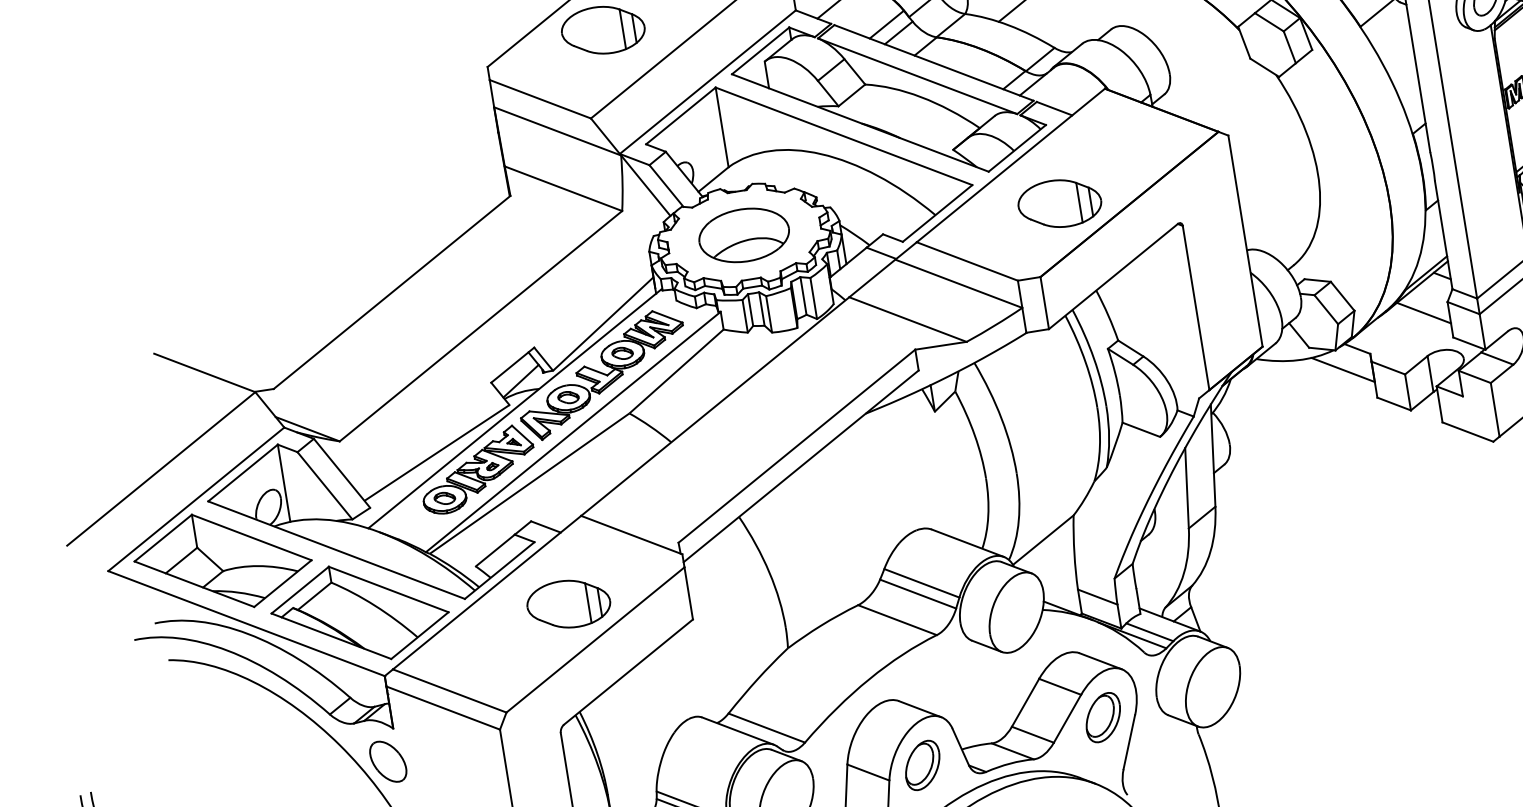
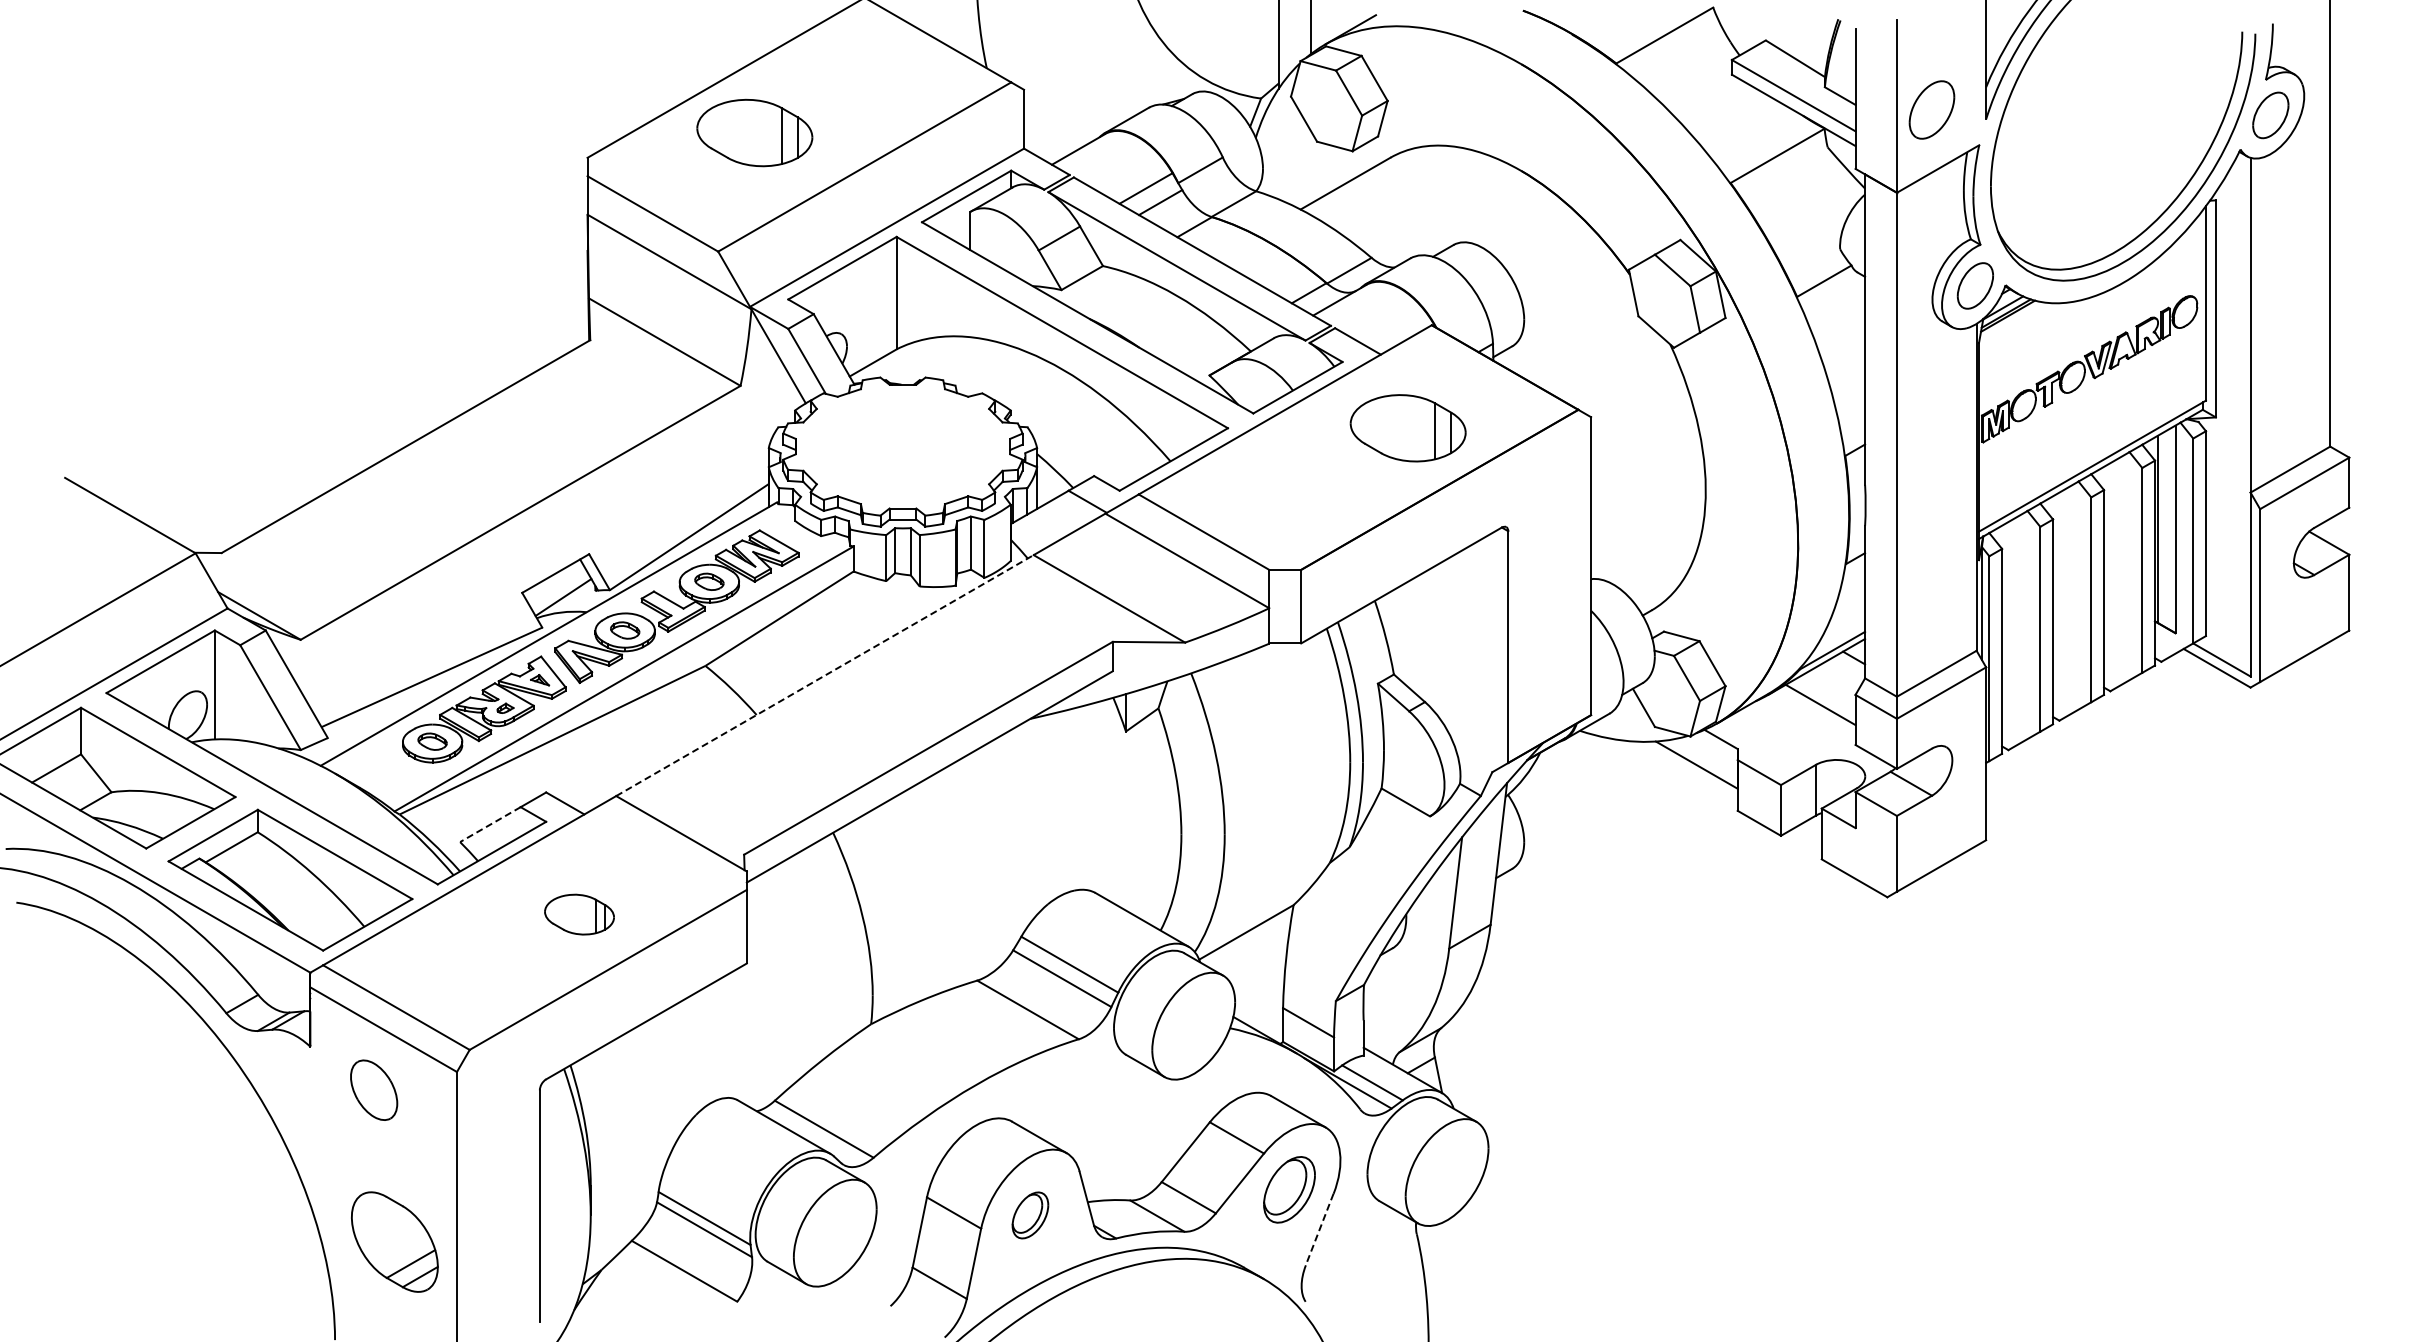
part: (1059, 203) -> (1407, 428), moved
part: (743, 235) -> (902, 446), removed
line: (715, 406) -> (825, 675), solid -> dashed
line: (495, 550) -> (490, 824), solid -> dashed
part: (568, 604) -> (579, 914), size x0.6
line: (1129, 742) -> (1319, 1229), solid -> dashed
part: (388, 761) -> (374, 1089), moved
part: (922, 765) -> (1030, 1215), size x0.7

